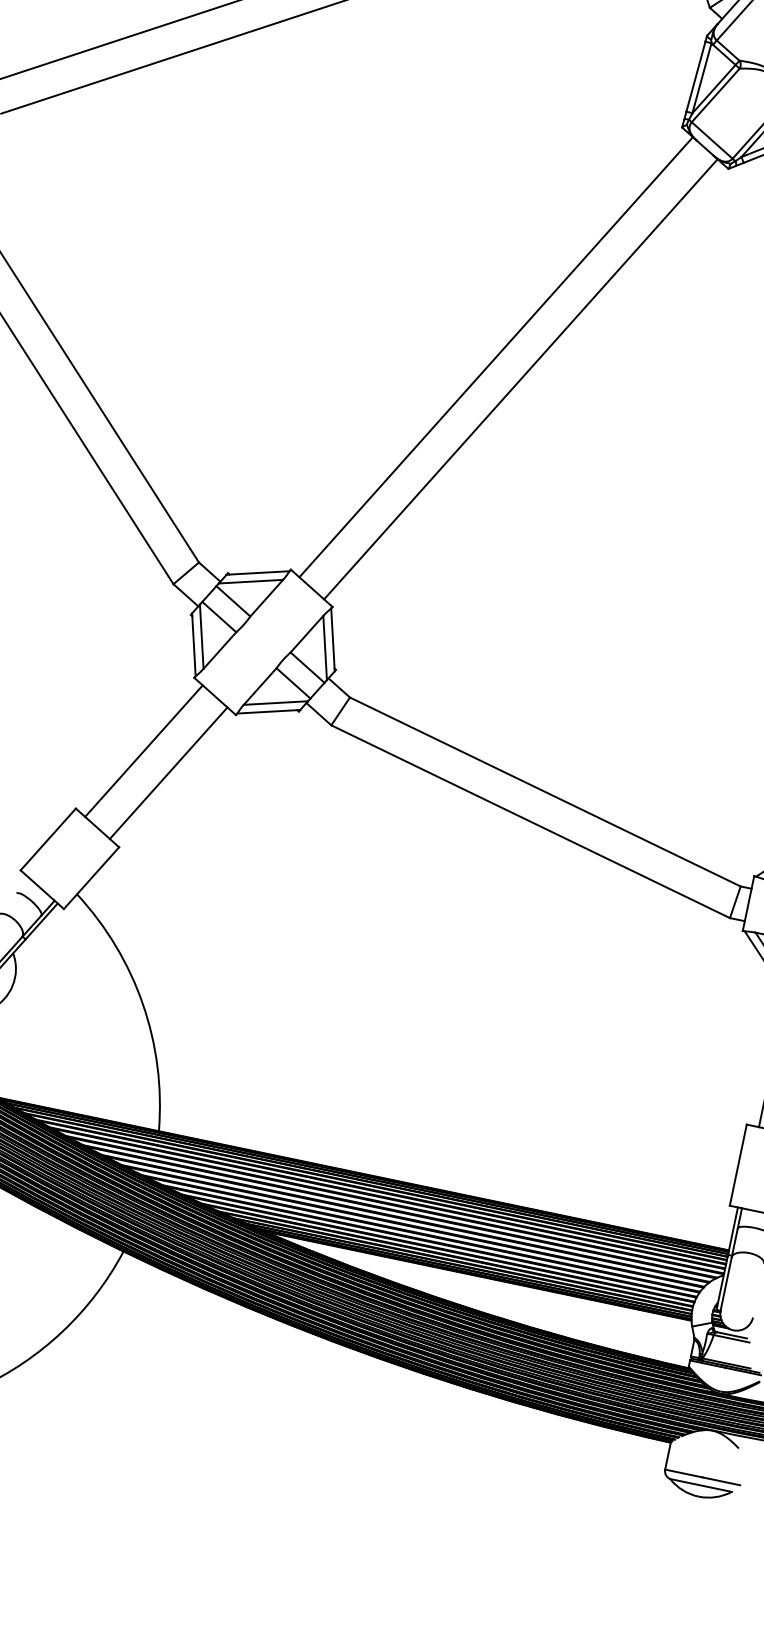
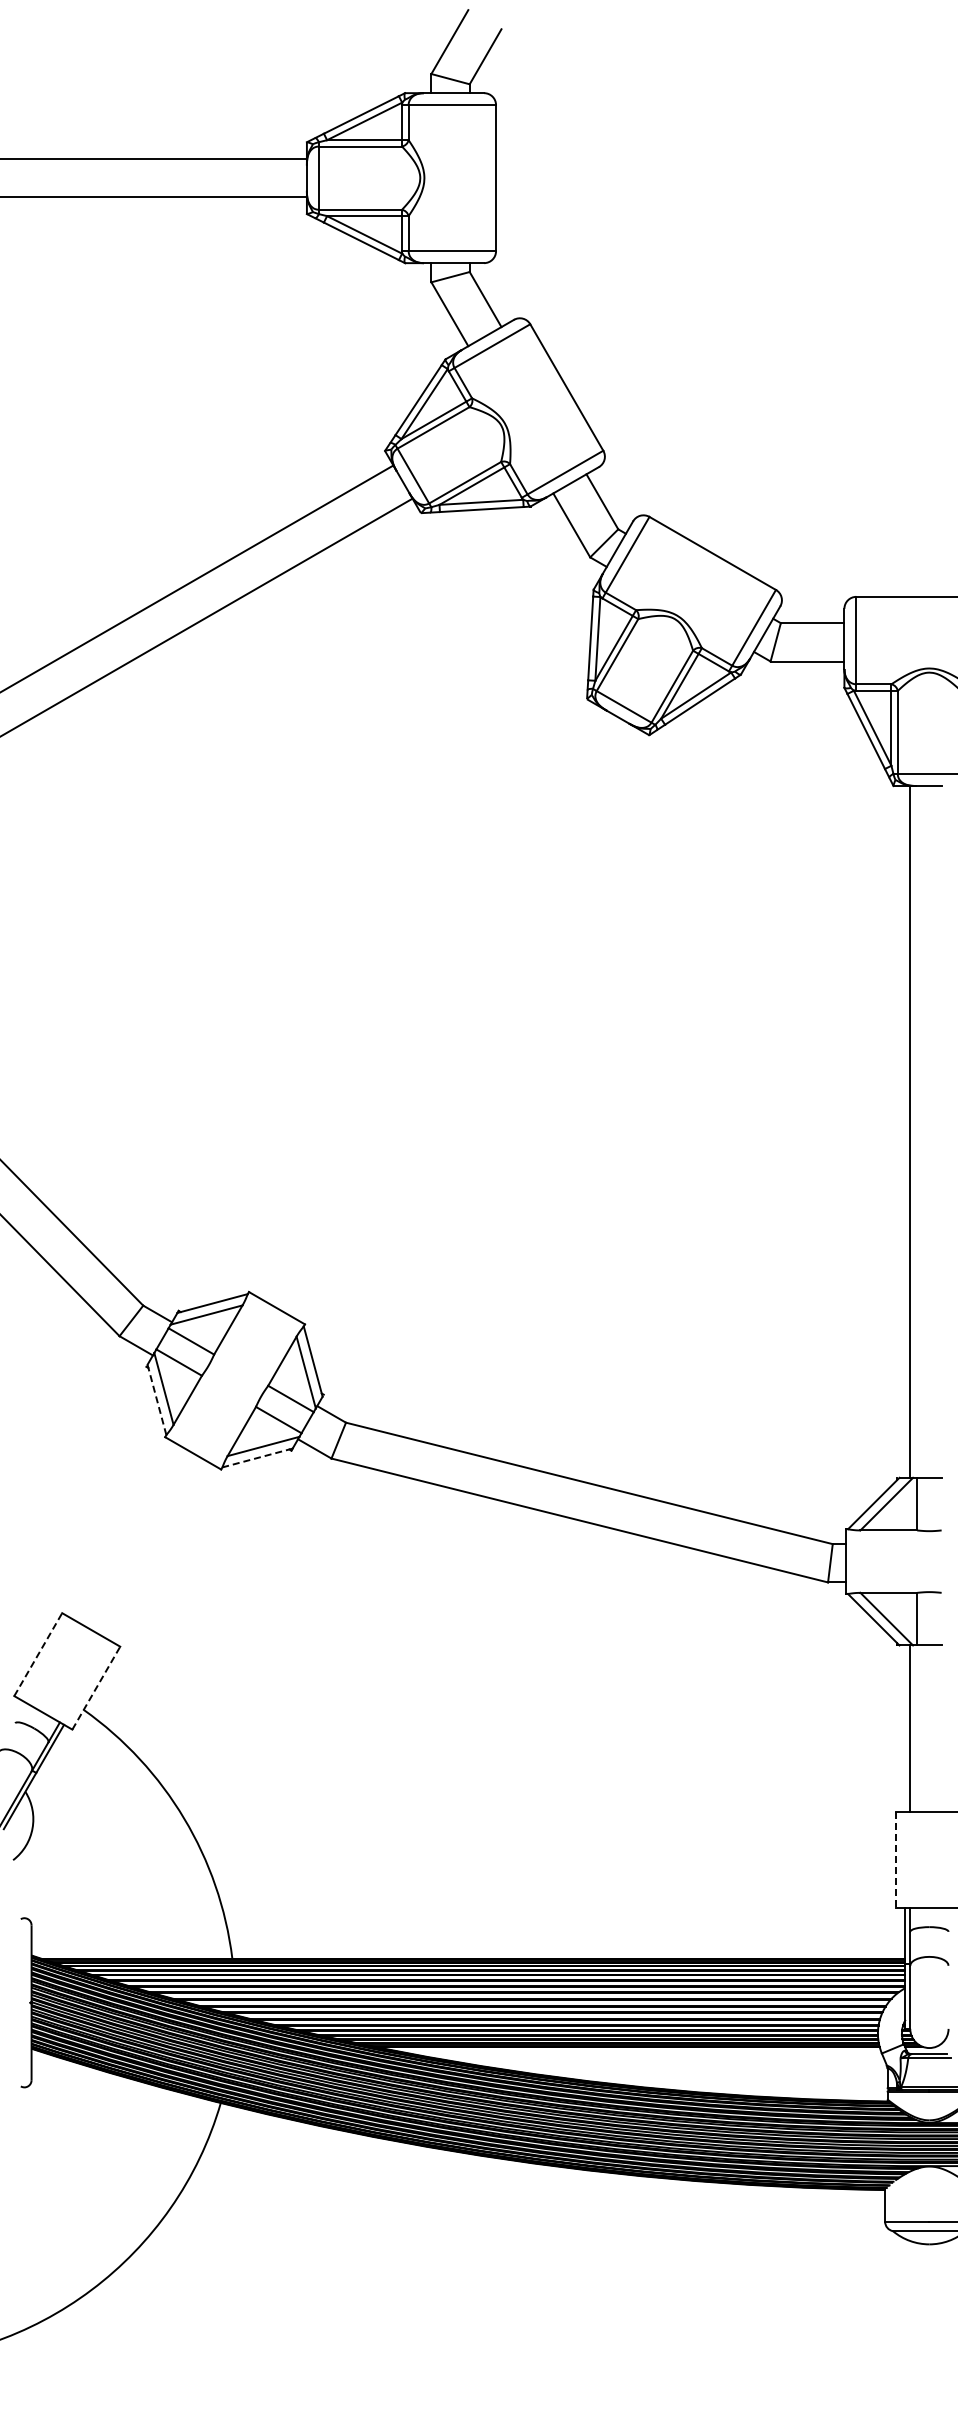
line: (495, 356) -> (430, 1002), removed
line: (520, 378) -> (463, 1021), removed
line: (193, 644) -> (156, 1399), solid -> dashed
line: (268, 712) -> (257, 1458), solid -> dashed
line: (143, 750) -> (125, 1531), removed
line: (168, 772) -> (158, 1550), removed
line: (48, 839) -> (38, 1654), solid -> dashed
line: (91, 878) -> (96, 1688), solid -> dashed
line: (737, 1165) -> (895, 1860), solid -> dashed

